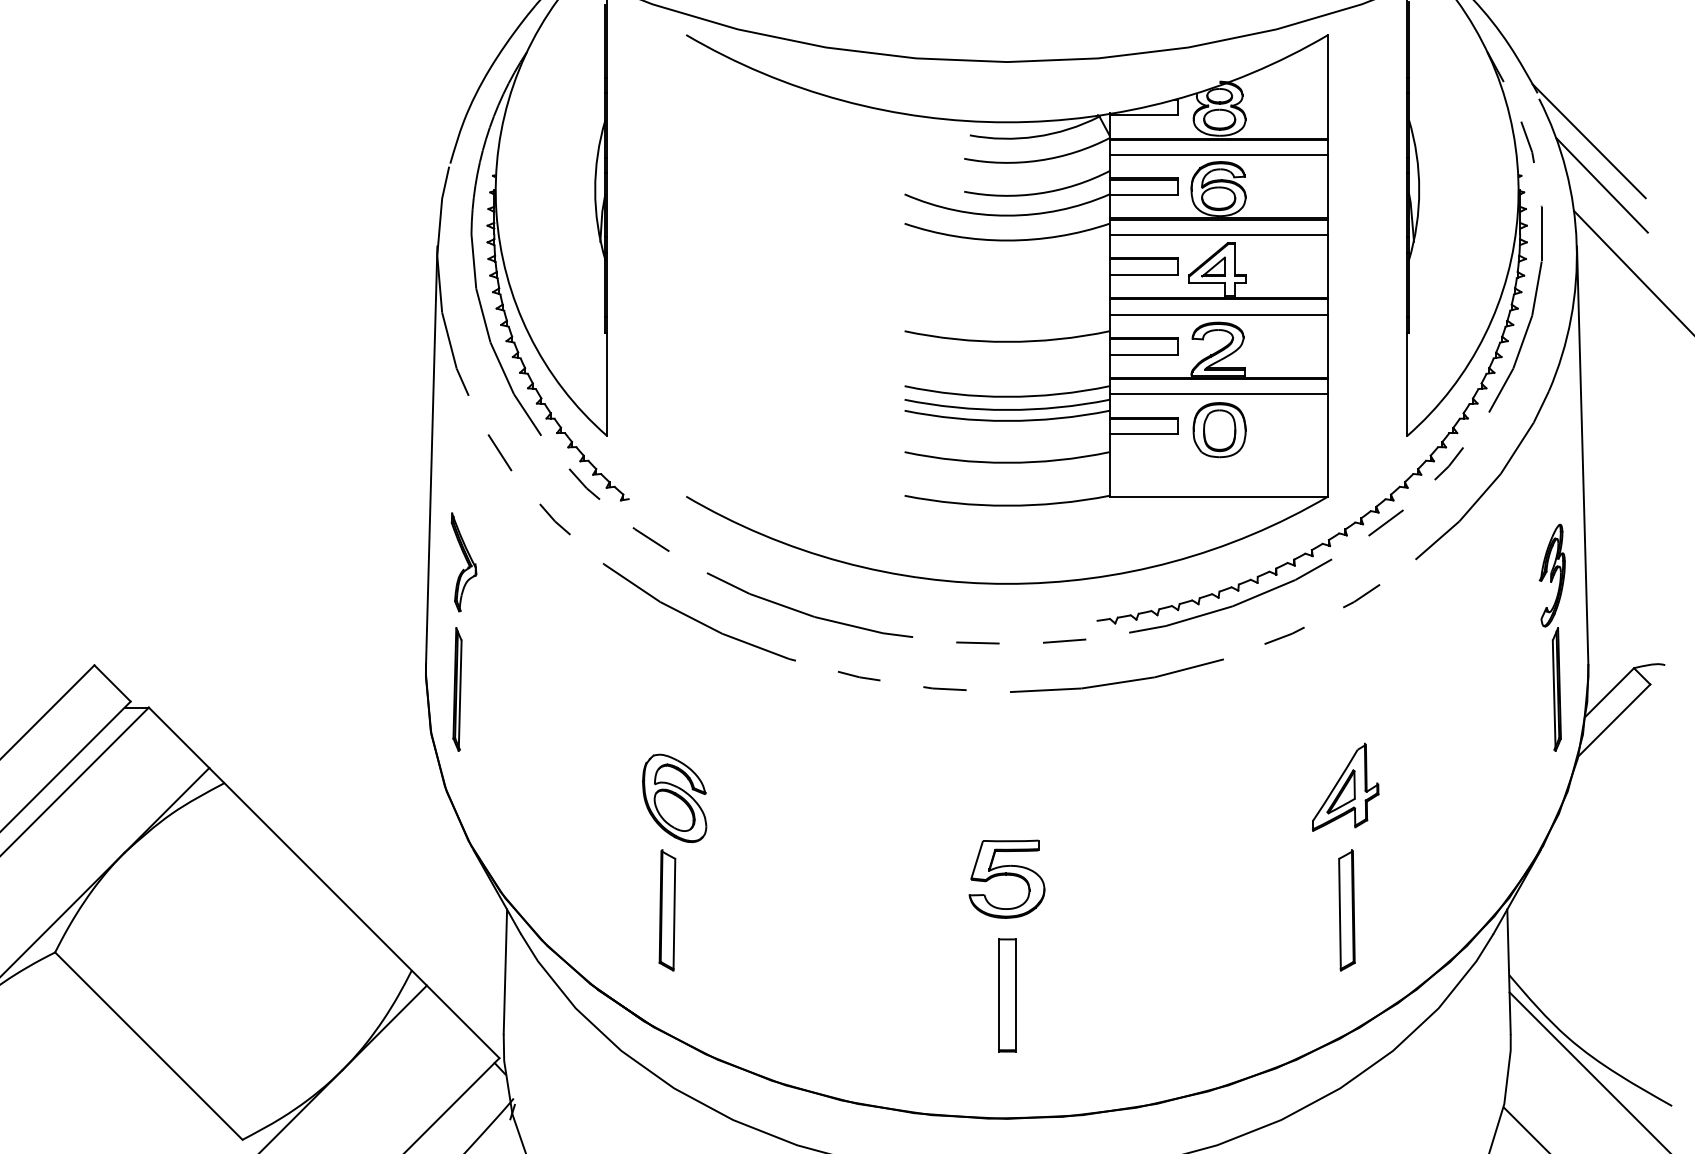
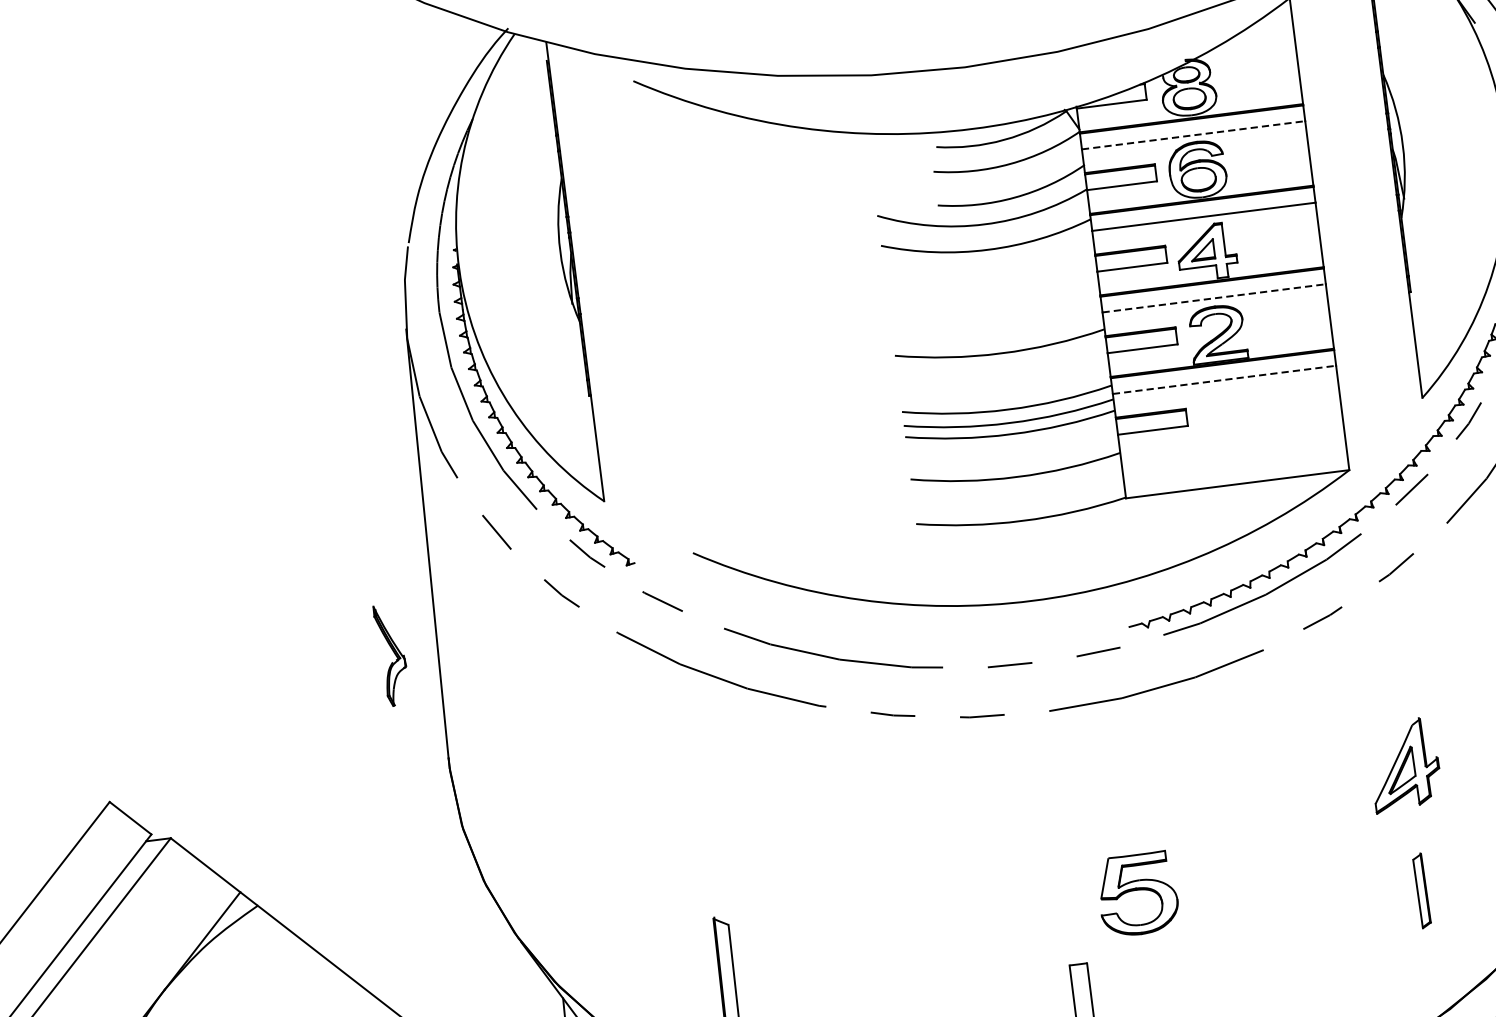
line: (1219, 155) -> (1194, 135), solid -> dashed
line: (1219, 314) -> (1214, 298), solid -> dashed
line: (1219, 394) -> (1225, 379), solid -> dashed
part: (1219, 430) -> (1229, 416), removed
part: (463, 562) -> (391, 655), moved
part: (457, 689) -> (484, 779), removed
part: (674, 798) -> (719, 863), removed
part: (1006, 878) -> (1137, 893), moved
part: (1346, 910) -> (1421, 891), size x0.6

